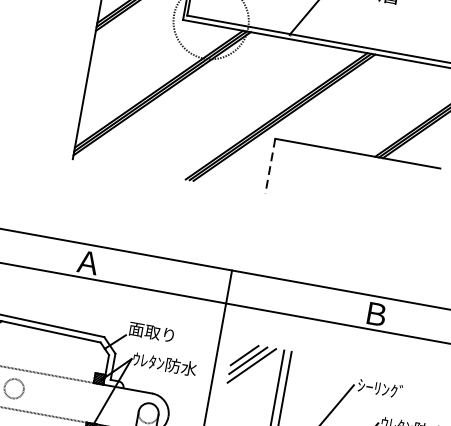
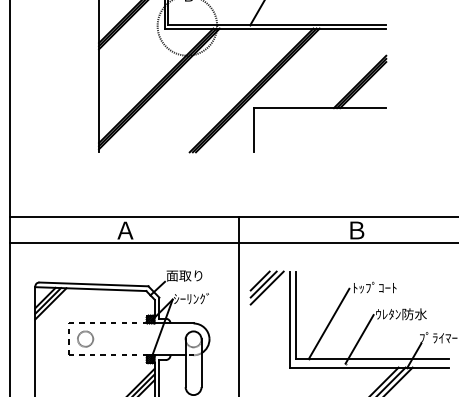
line: (270, 166) -> (253, 130), dashed -> solid
text: (165, 363) -> (199, 298), ｳﾚﾀﾝ防水 -> ｼｰﾘﾝｸﾞ
text: (385, 389) -> (374, 287), ｼｰﾘﾝｸﾞ -> ﾄｯﾌﾟｺｰﾄ

